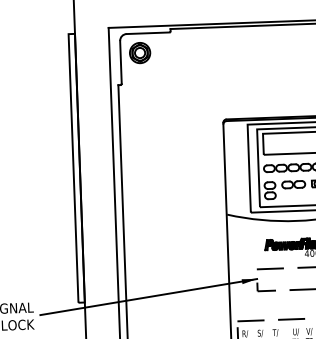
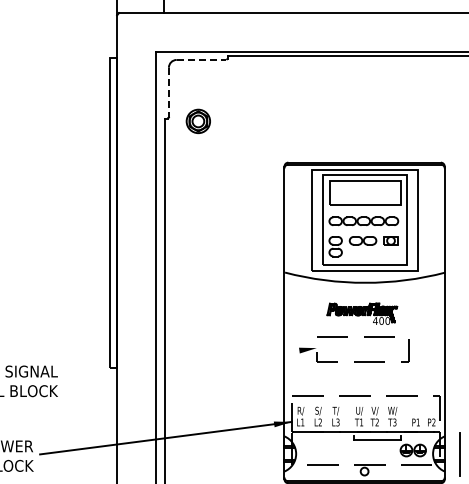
line: (148, 32) -> (201, 59), solid -> dashed
part: (139, 52) -> (197, 120), moved
line: (120, 62) -> (168, 92), solid -> dashed
line: (148, 297) -> (190, 364), removed

